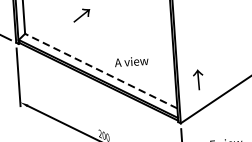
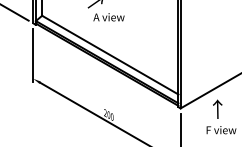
text: (131, 61) -> (108, 17), moved
line: (101, 71) -> (110, 55), dashed -> solid
text: (198, 79) -> (217, 108), moved

